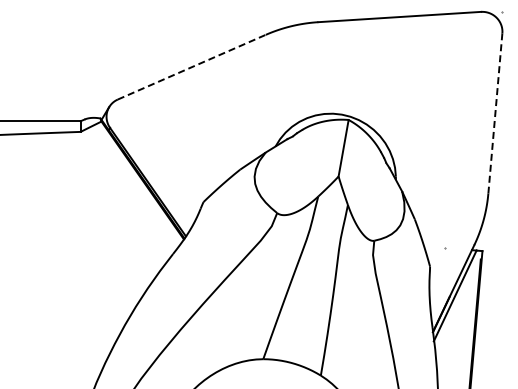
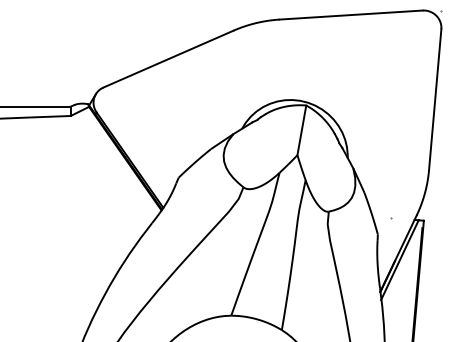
line: (191, 67) -> (168, 59), dashed -> solid
line: (495, 113) -> (435, 99), dashed -> solid

